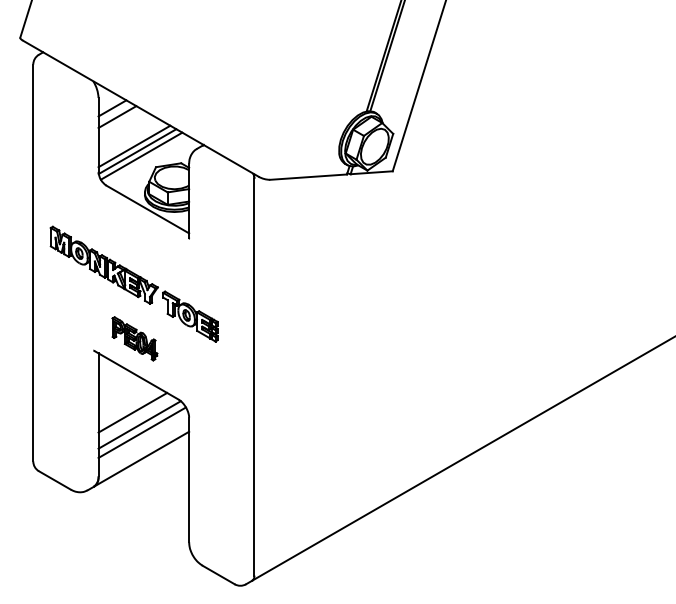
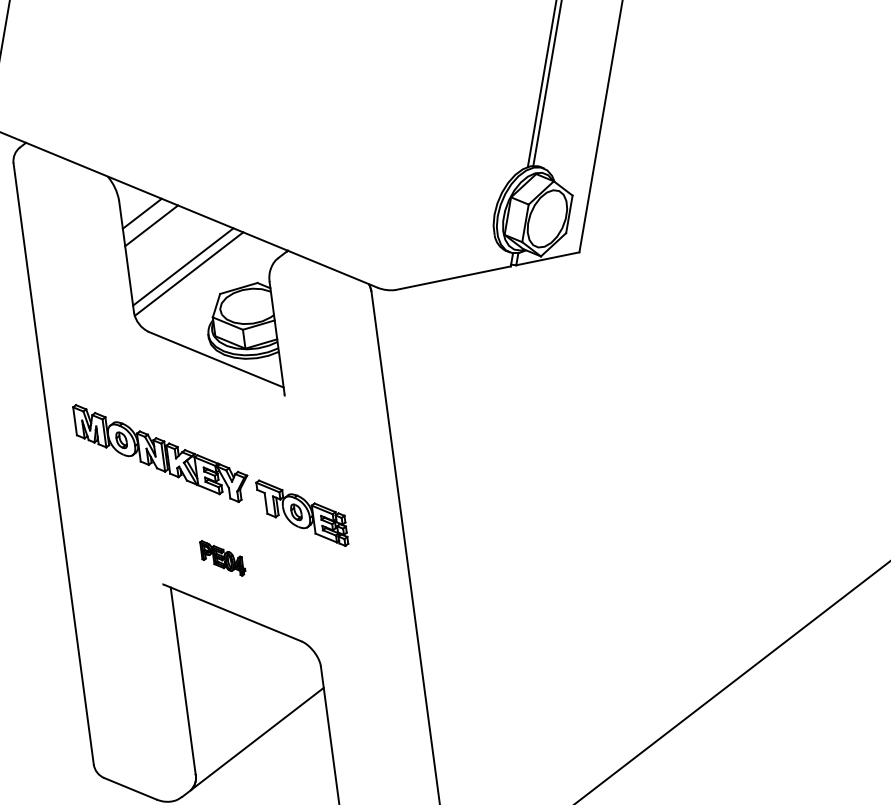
line: (141, 155) -> (195, 279), removed
part: (134, 338) -> (222, 557), size x0.6
line: (132, 412) -> (234, 670), removed
line: (139, 424) -> (247, 686), removed
line: (141, 432) -> (251, 698), removed

